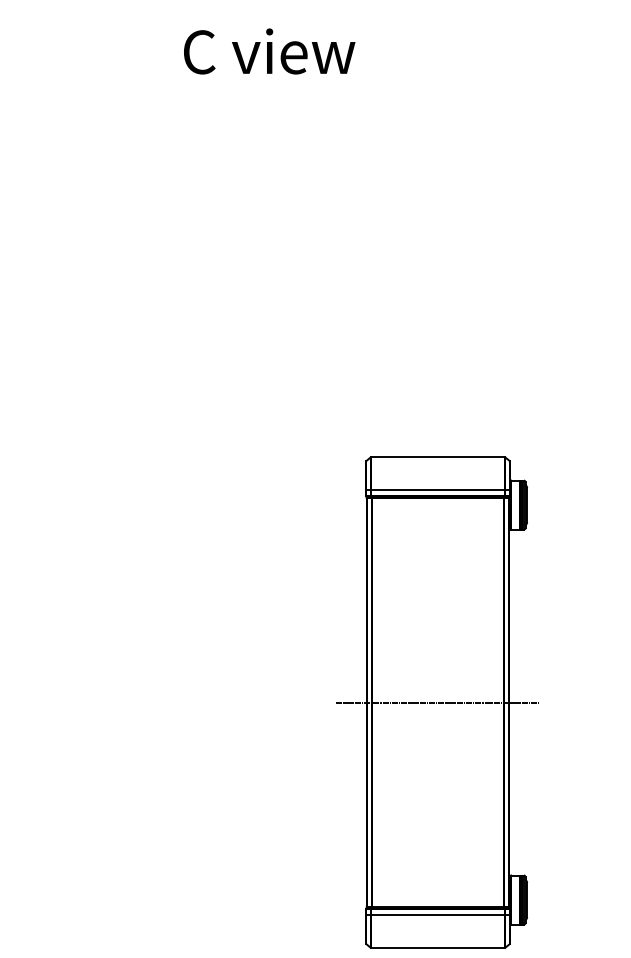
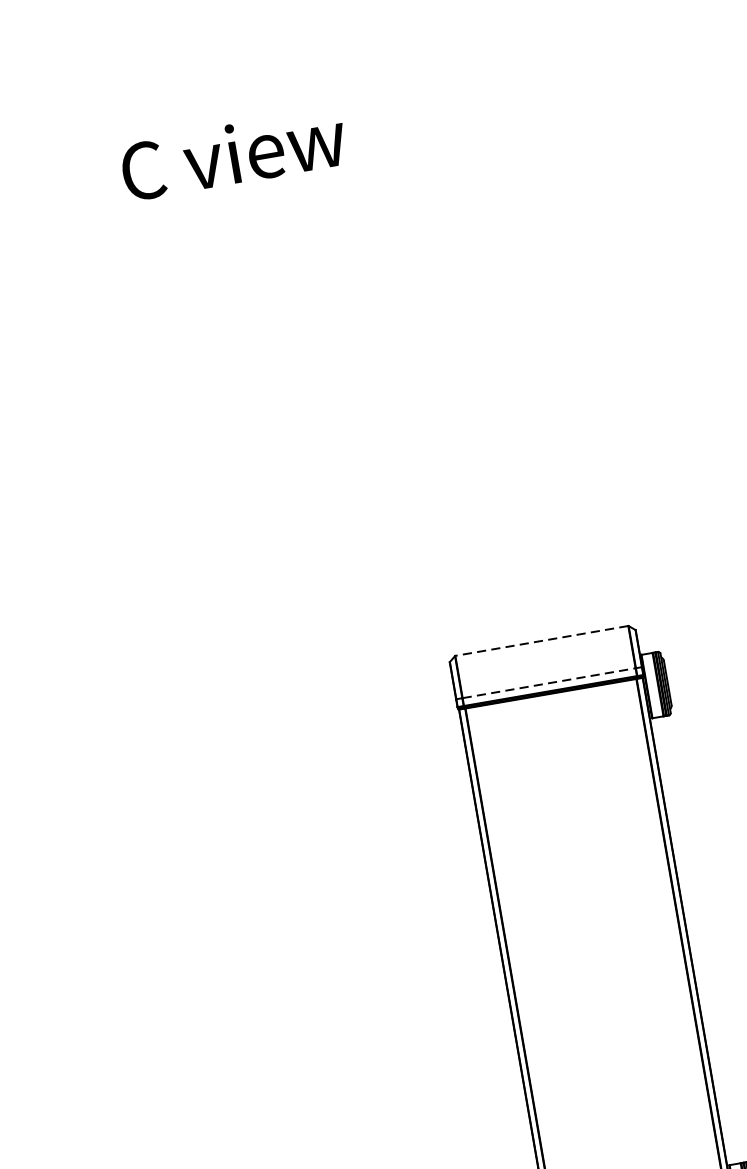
line: (438, 457) -> (542, 641), solid -> dashed
line: (438, 489) -> (549, 682), solid -> dashed
line: (437, 702) -> (595, 958), removed

